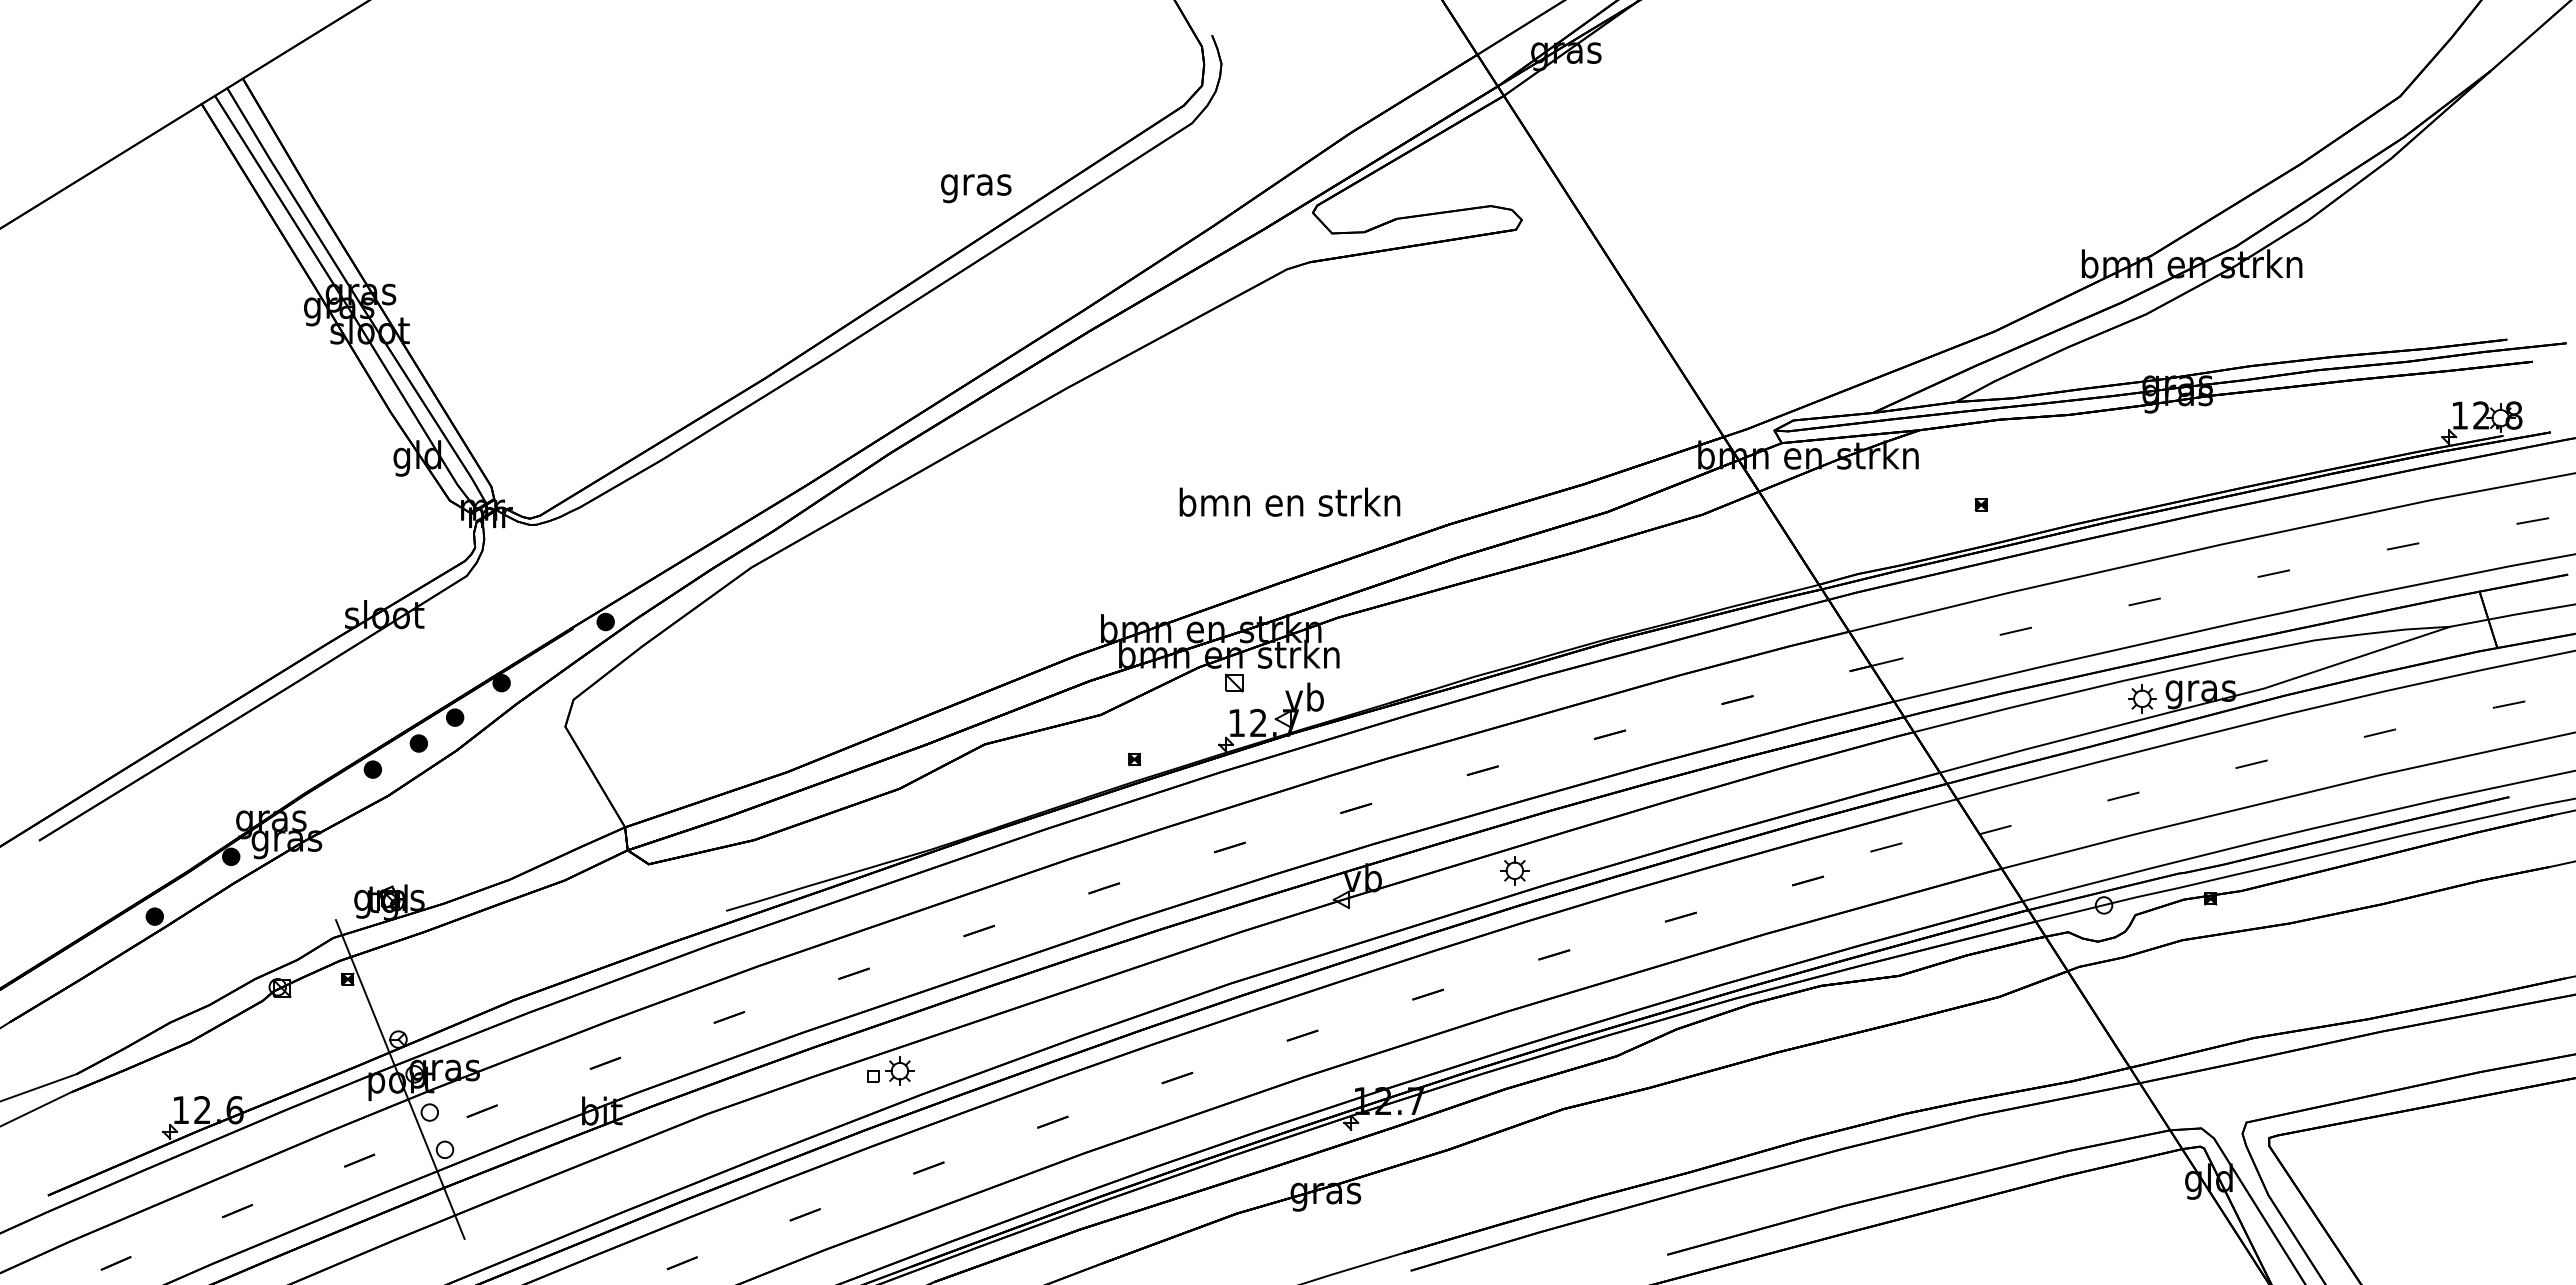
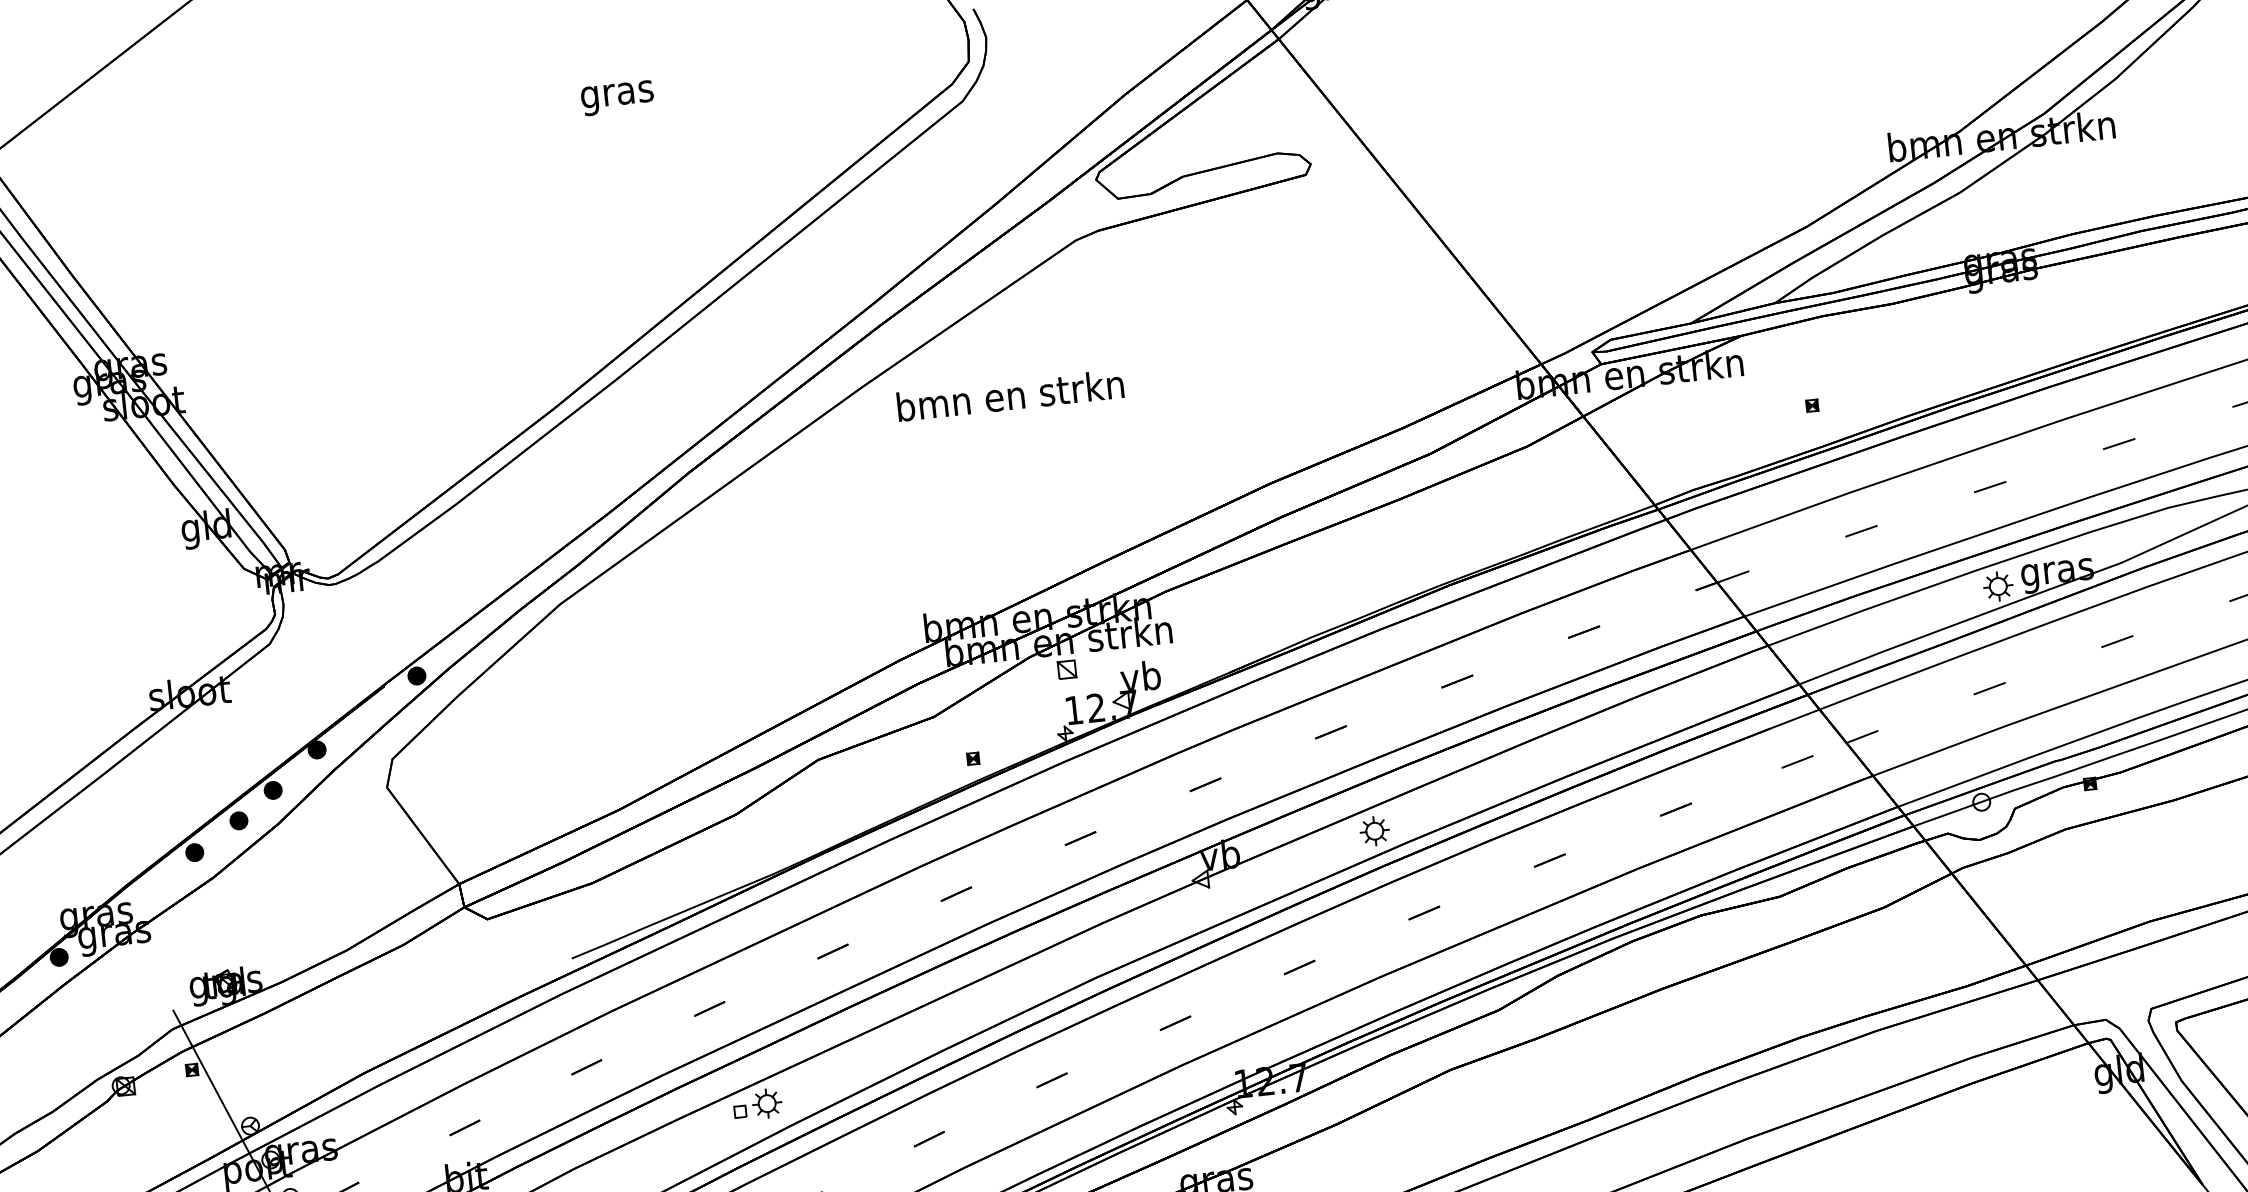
text: (976, 188) -> (617, 98), moved
text: (1289, 501) -> (1009, 394), moved
line: (1886, 847) -> (1797, 761), moved

